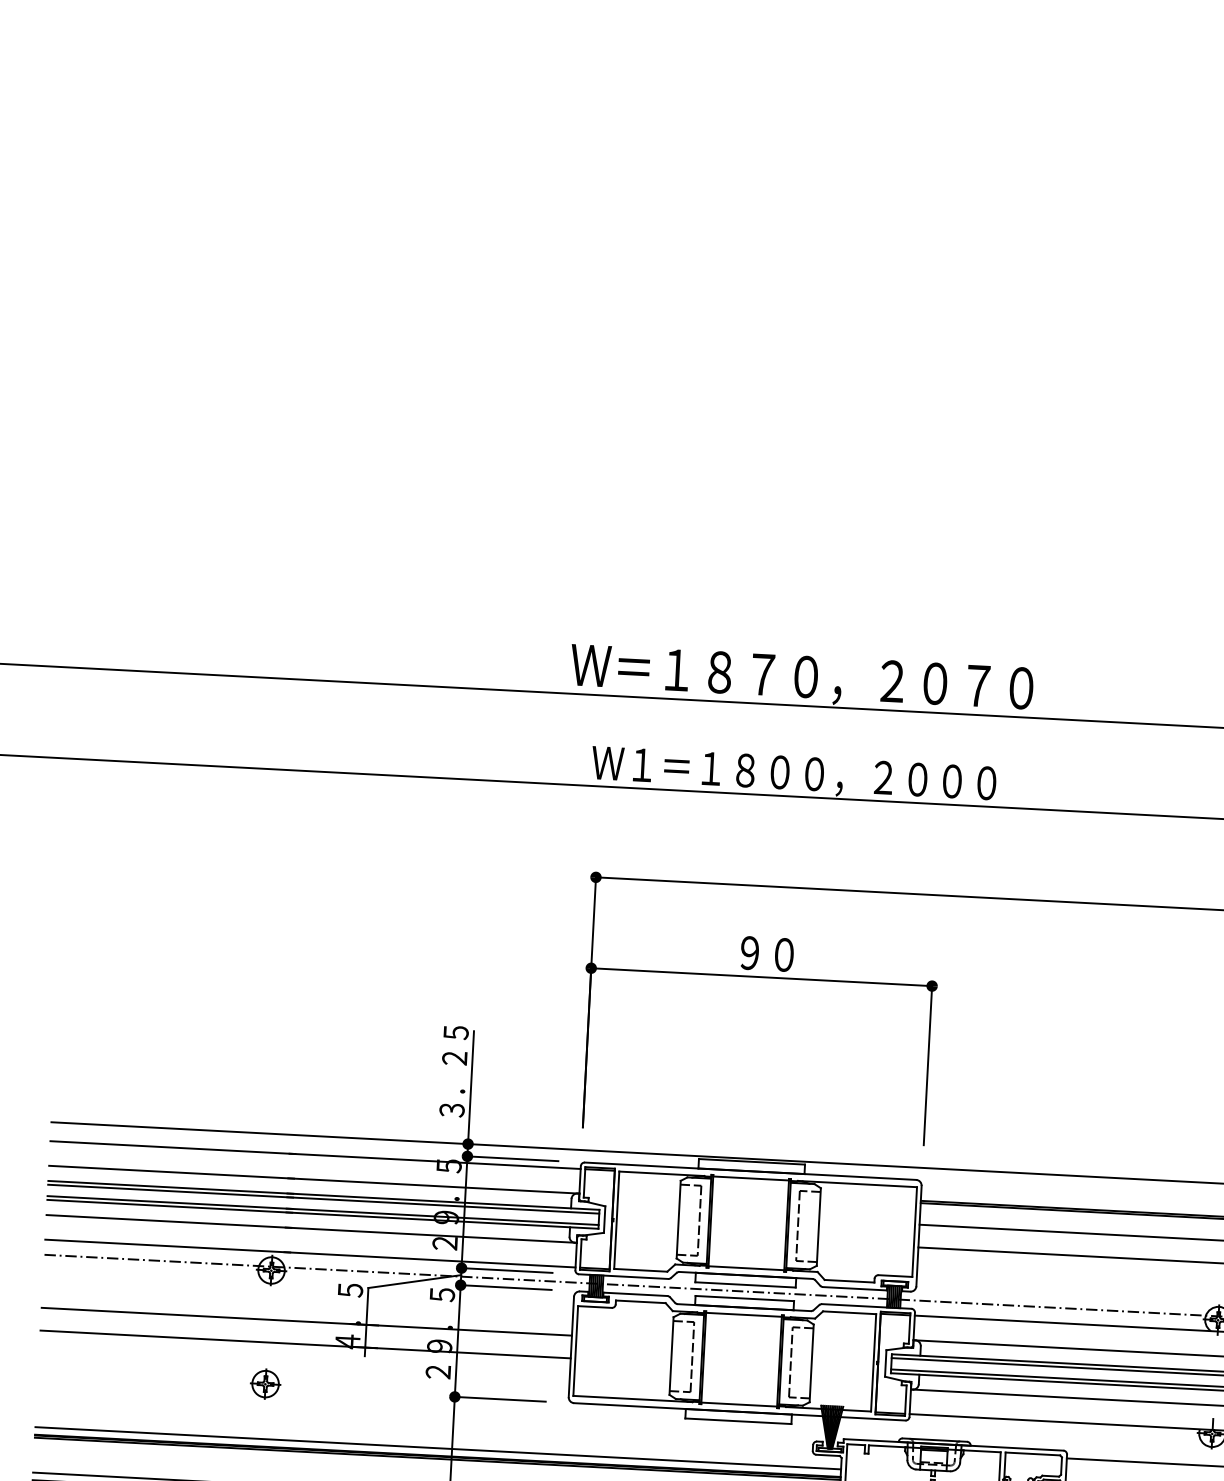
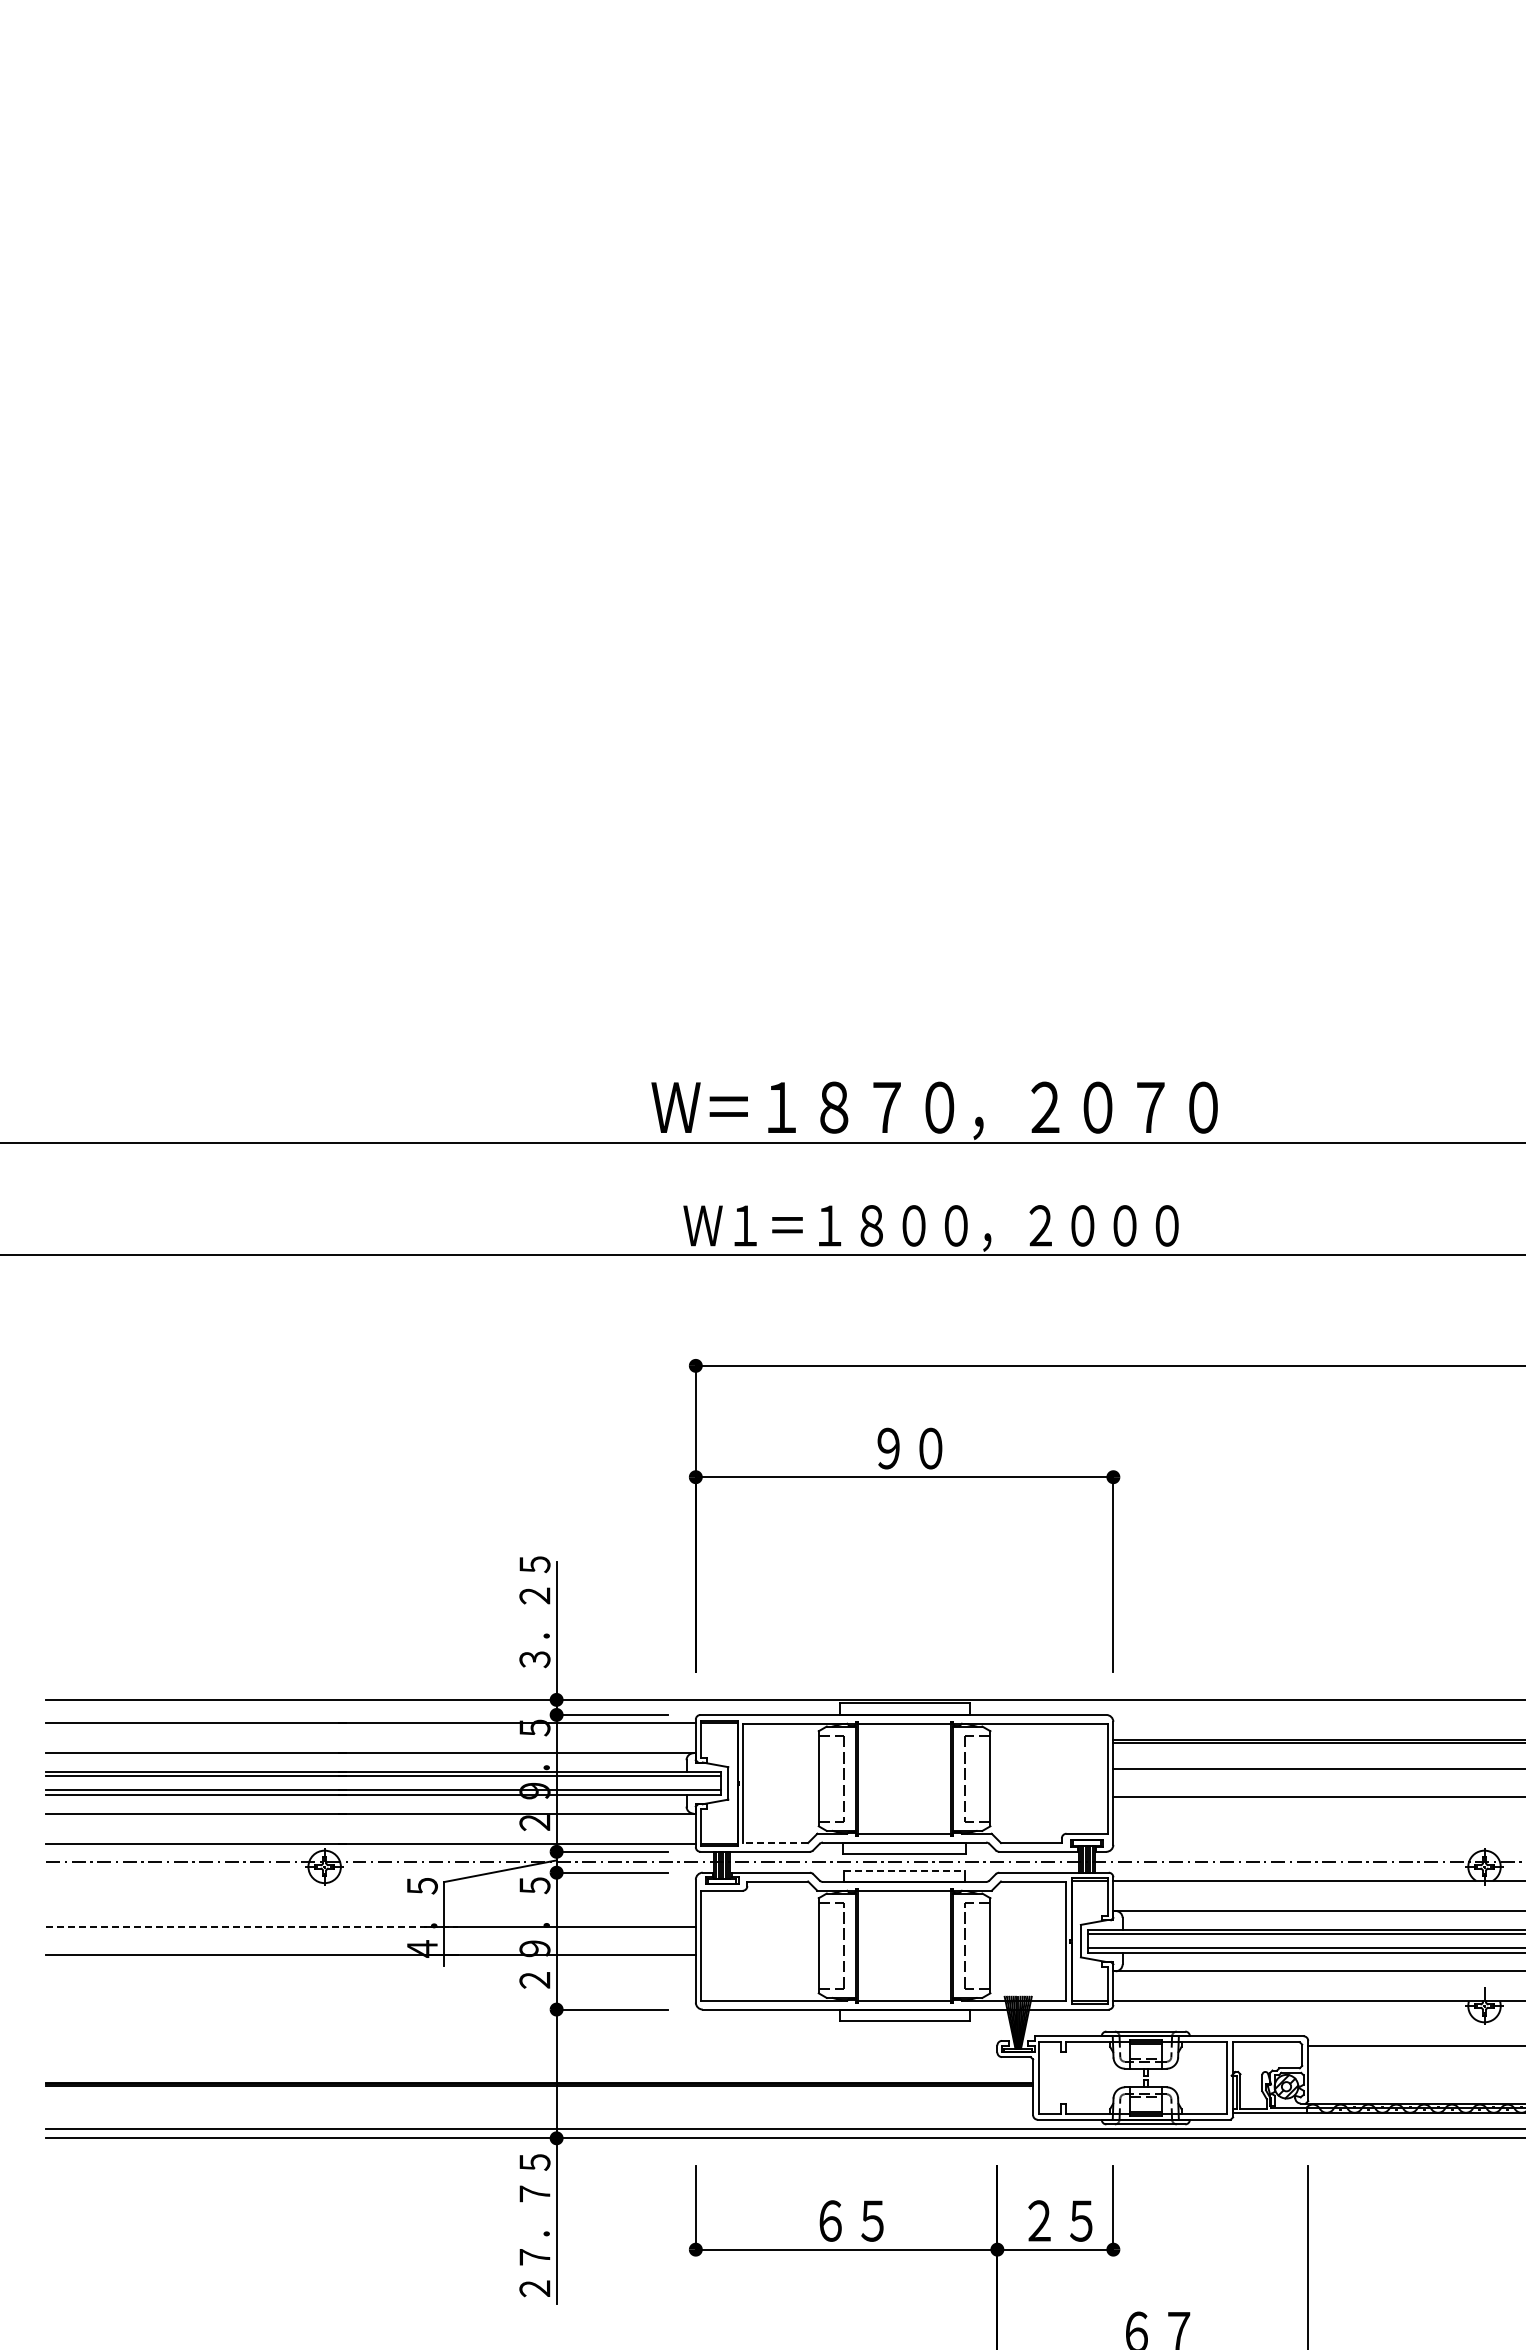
line: (640, 1270) -> (775, 1843), solid -> dashed
line: (745, 1298) -> (905, 1870), solid -> dashed
line: (210, 1316) -> (252, 1927), solid -> dashed
part: (265, 1383) -> (324, 2005), removed
line: (438, 1448) -> (539, 2073), removed

